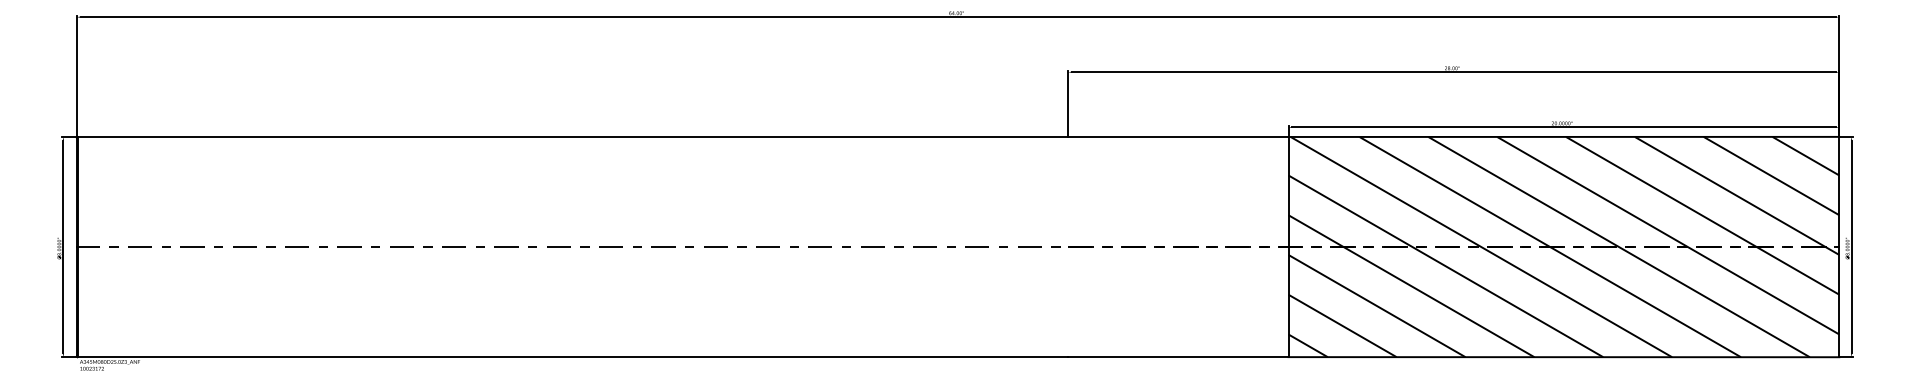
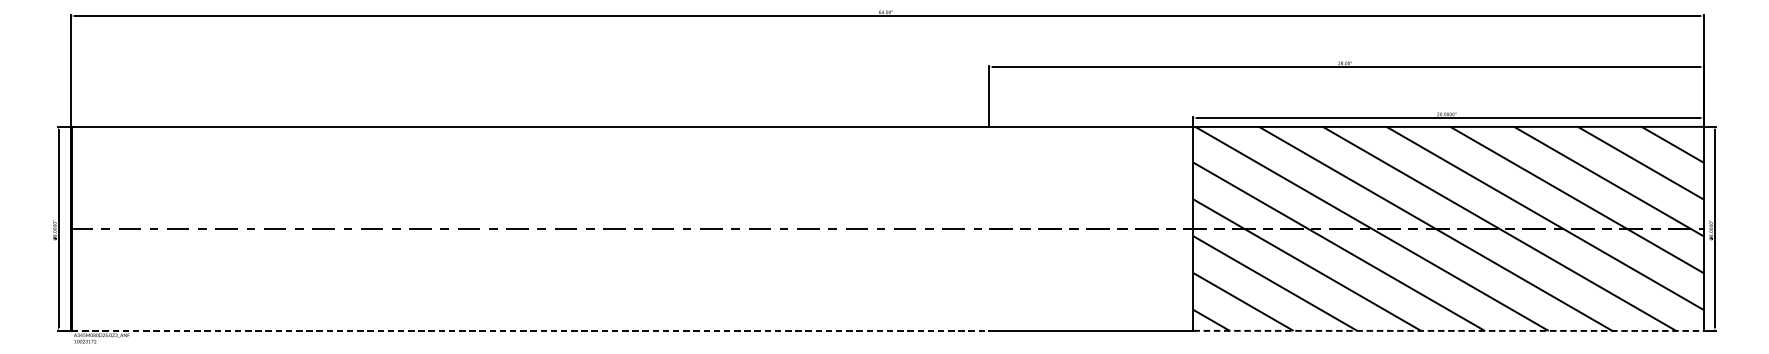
line: (573, 357) -> (531, 331), solid -> dashed
line: (1564, 357) -> (1449, 331), solid -> dashed

